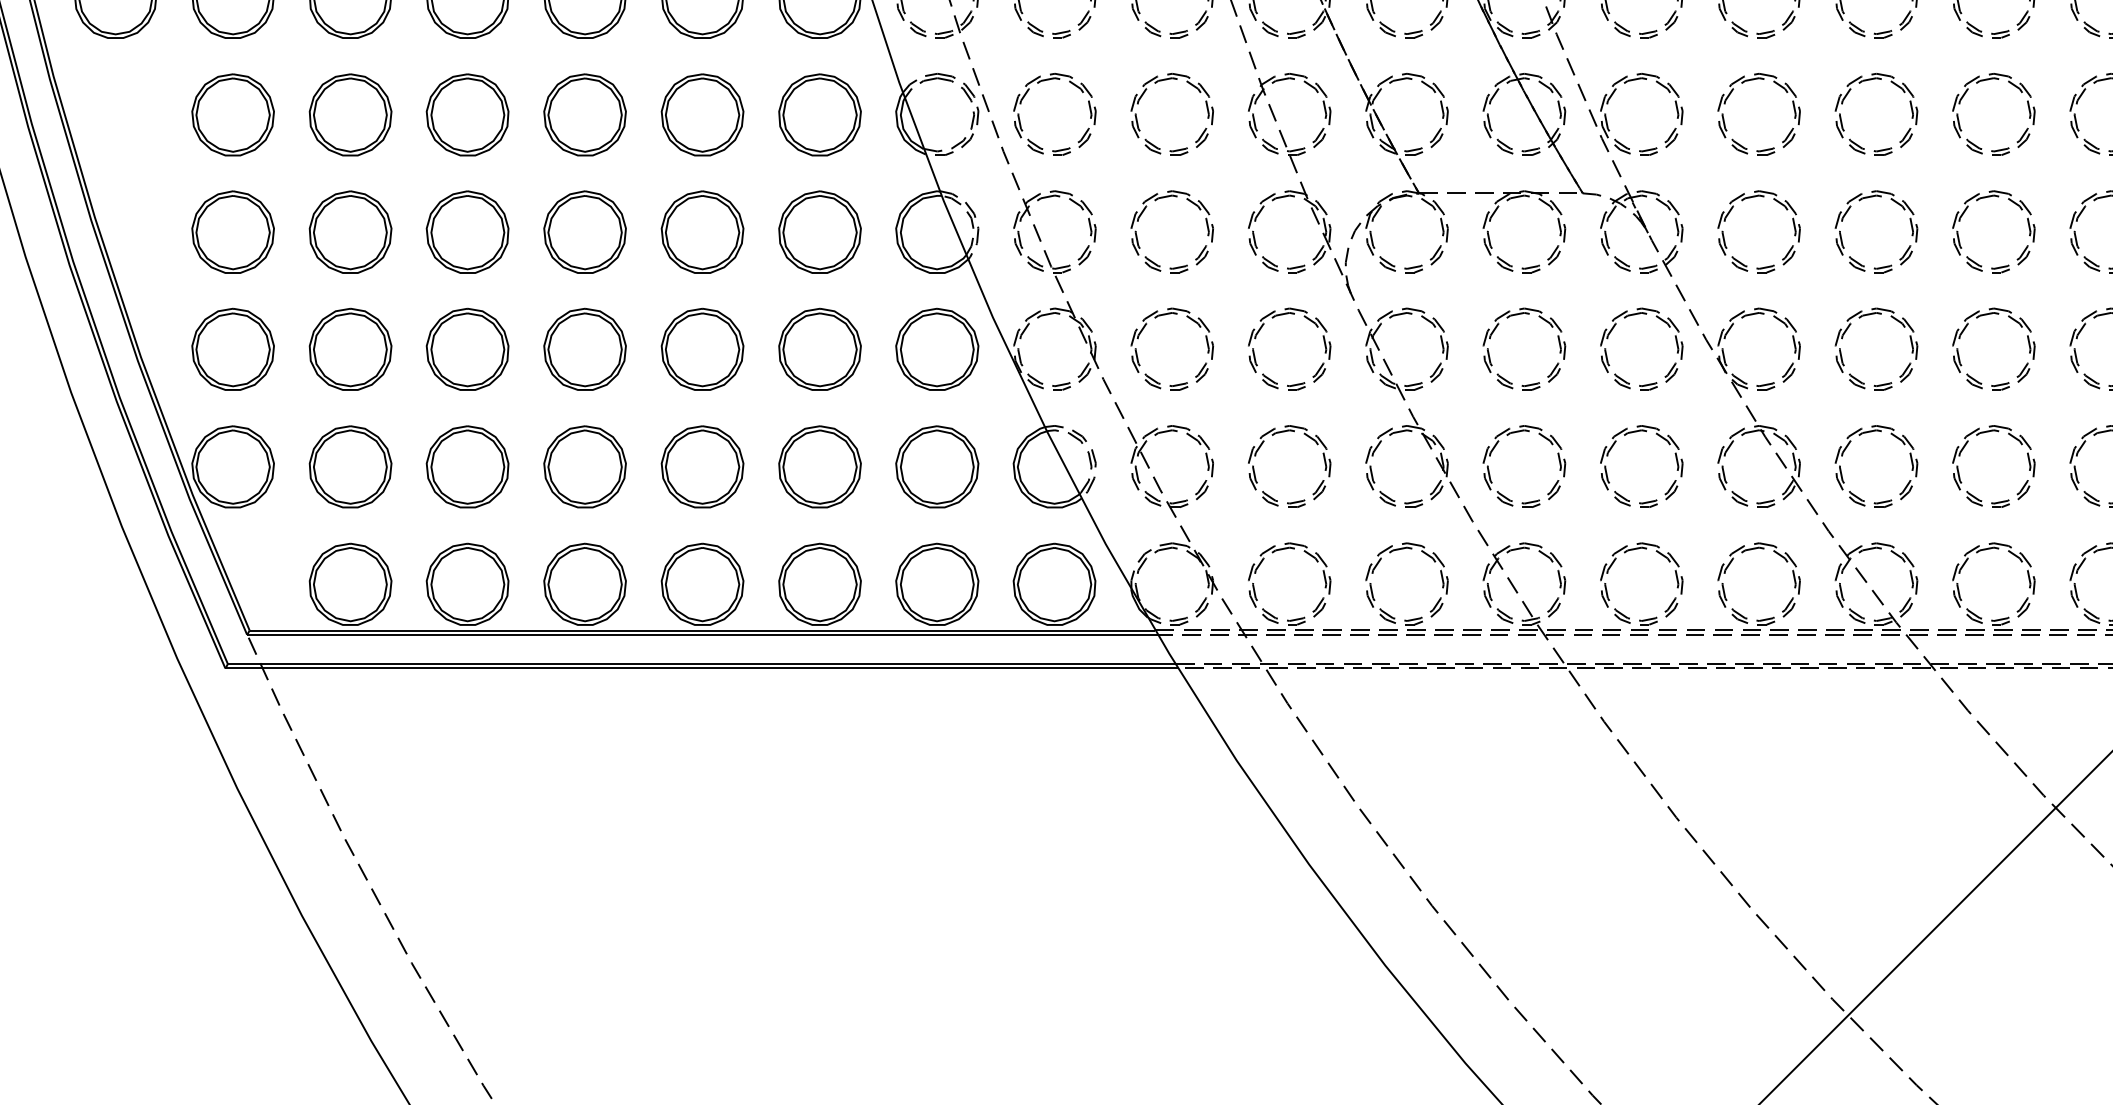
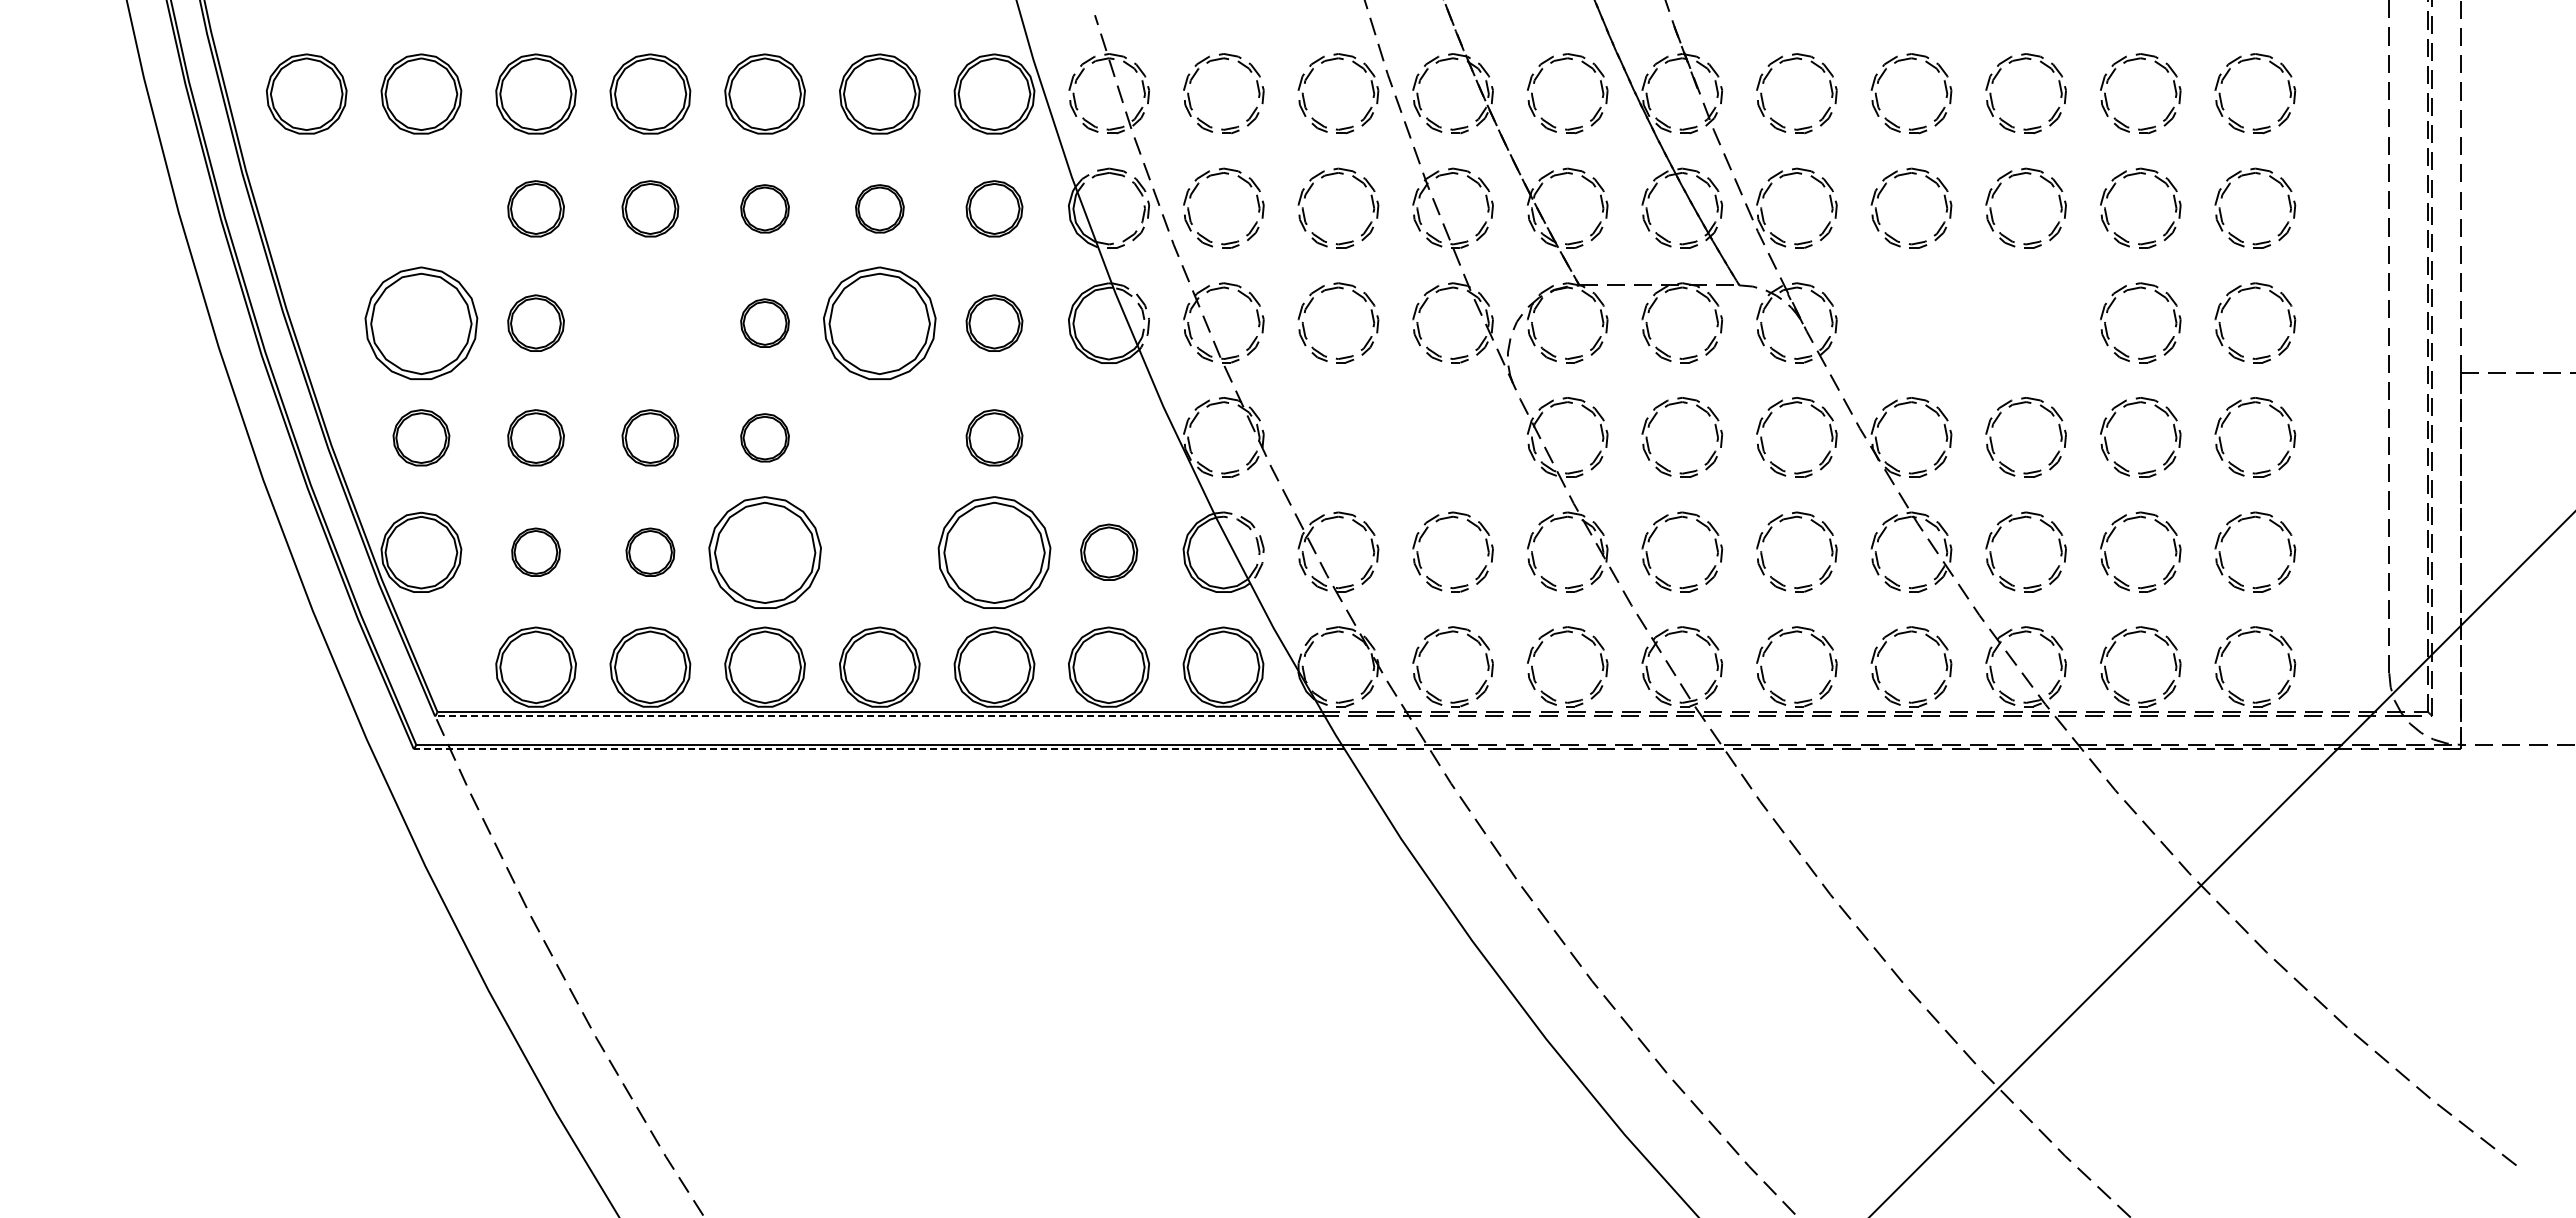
part: (233, 114) -> (421, 208), removed
part: (349, 114) -> (535, 208), size x0.7
part: (467, 114) -> (650, 208), size x0.7
part: (584, 114) -> (764, 208), size x0.6
part: (702, 114) -> (879, 208), size x0.6
part: (820, 114) -> (994, 208), size x0.7
part: (1755, 197) -> (1907, 289), removed
part: (1867, 198) -> (2017, 290), removed
part: (233, 231) -> (421, 322), size x1.4
part: (349, 231) -> (535, 322), size x0.7
part: (467, 231) -> (650, 322), removed
part: (584, 231) -> (764, 322), size x0.6
part: (702, 231) -> (879, 322), size x1.4
part: (820, 231) -> (994, 322), size x0.7
part: (1166, 315) -> (1332, 404), removed
part: (1260, 330) -> (1424, 419), removed
part: (233, 349) -> (421, 437), size x0.7
part: (349, 349) -> (535, 437), size x0.7
part: (467, 349) -> (650, 437), size x0.7
part: (584, 349) -> (764, 437), size x0.6
part: (702, 349) -> (879, 437), removed
part: (820, 349) -> (994, 437), size x0.7
part: (937, 349) -> (1109, 437), removed
part: (349, 465) -> (535, 551), size x0.6
part: (467, 465) -> (650, 551), size x0.6
part: (584, 465) -> (764, 551), size x1.4
part: (702, 465) -> (879, 551), removed
part: (820, 465) -> (994, 551), size x1.4
part: (937, 465) -> (1109, 551), size x0.7
line: (702, 634) -> (879, 716), solid -> dashed
line: (701, 668) -> (878, 749), solid -> dashed

